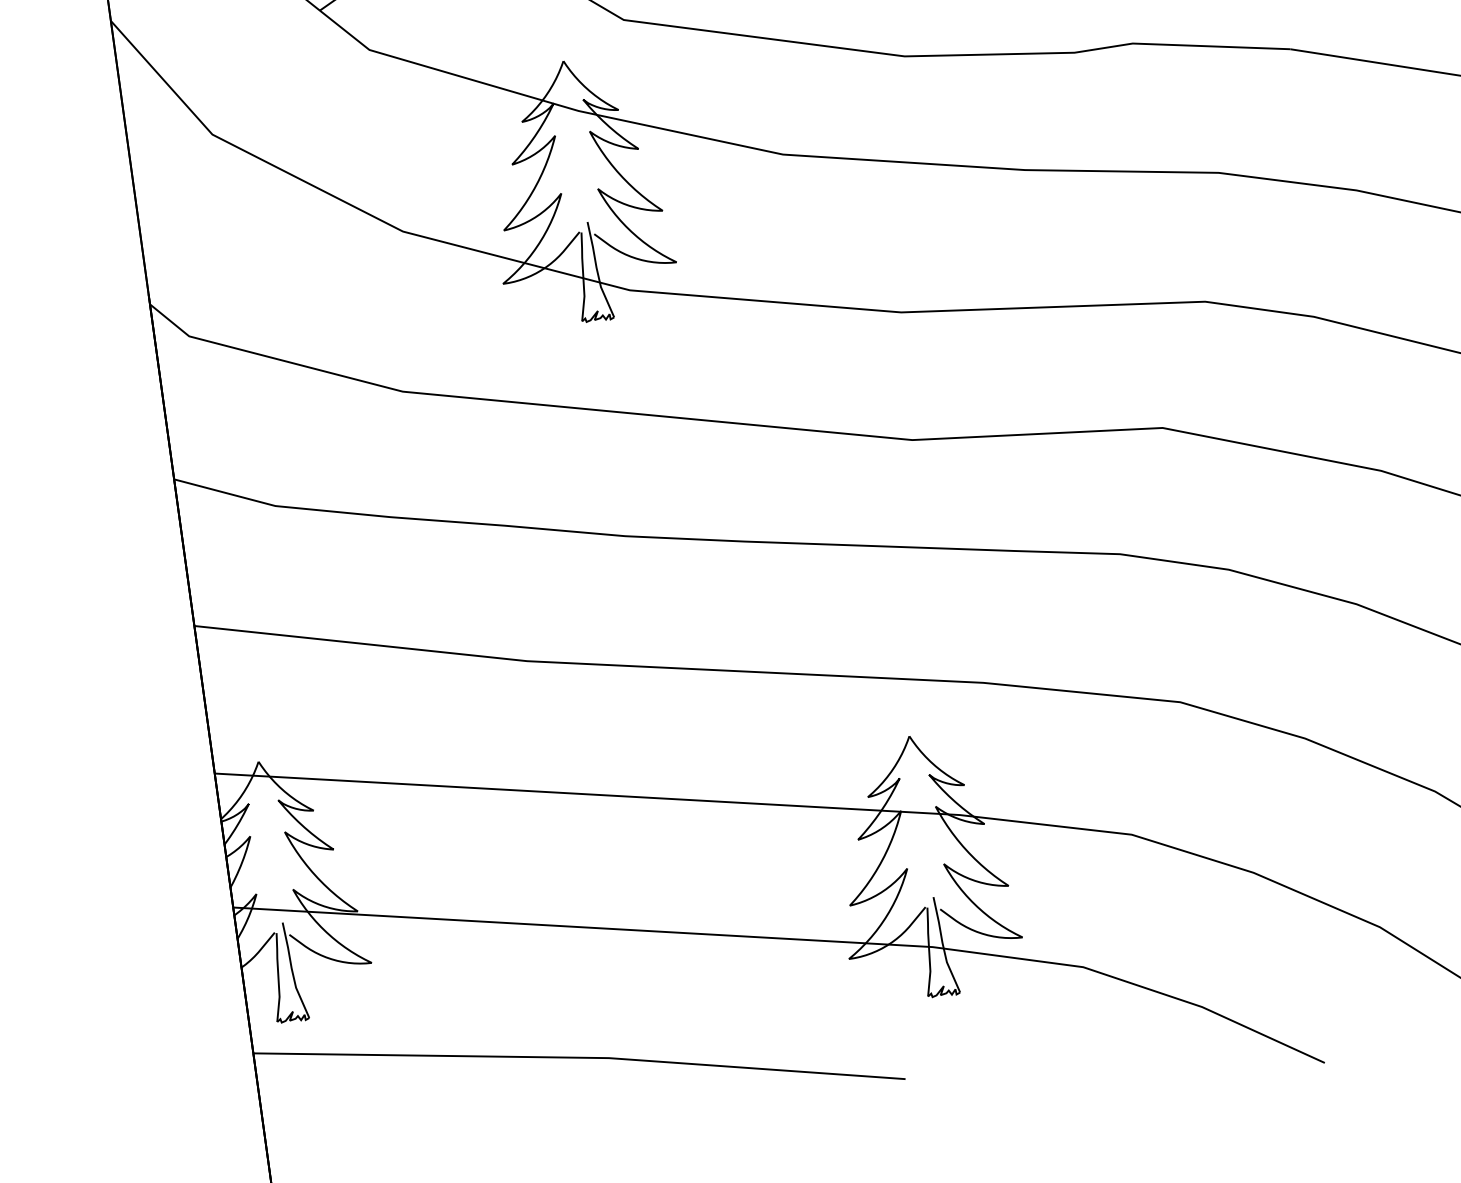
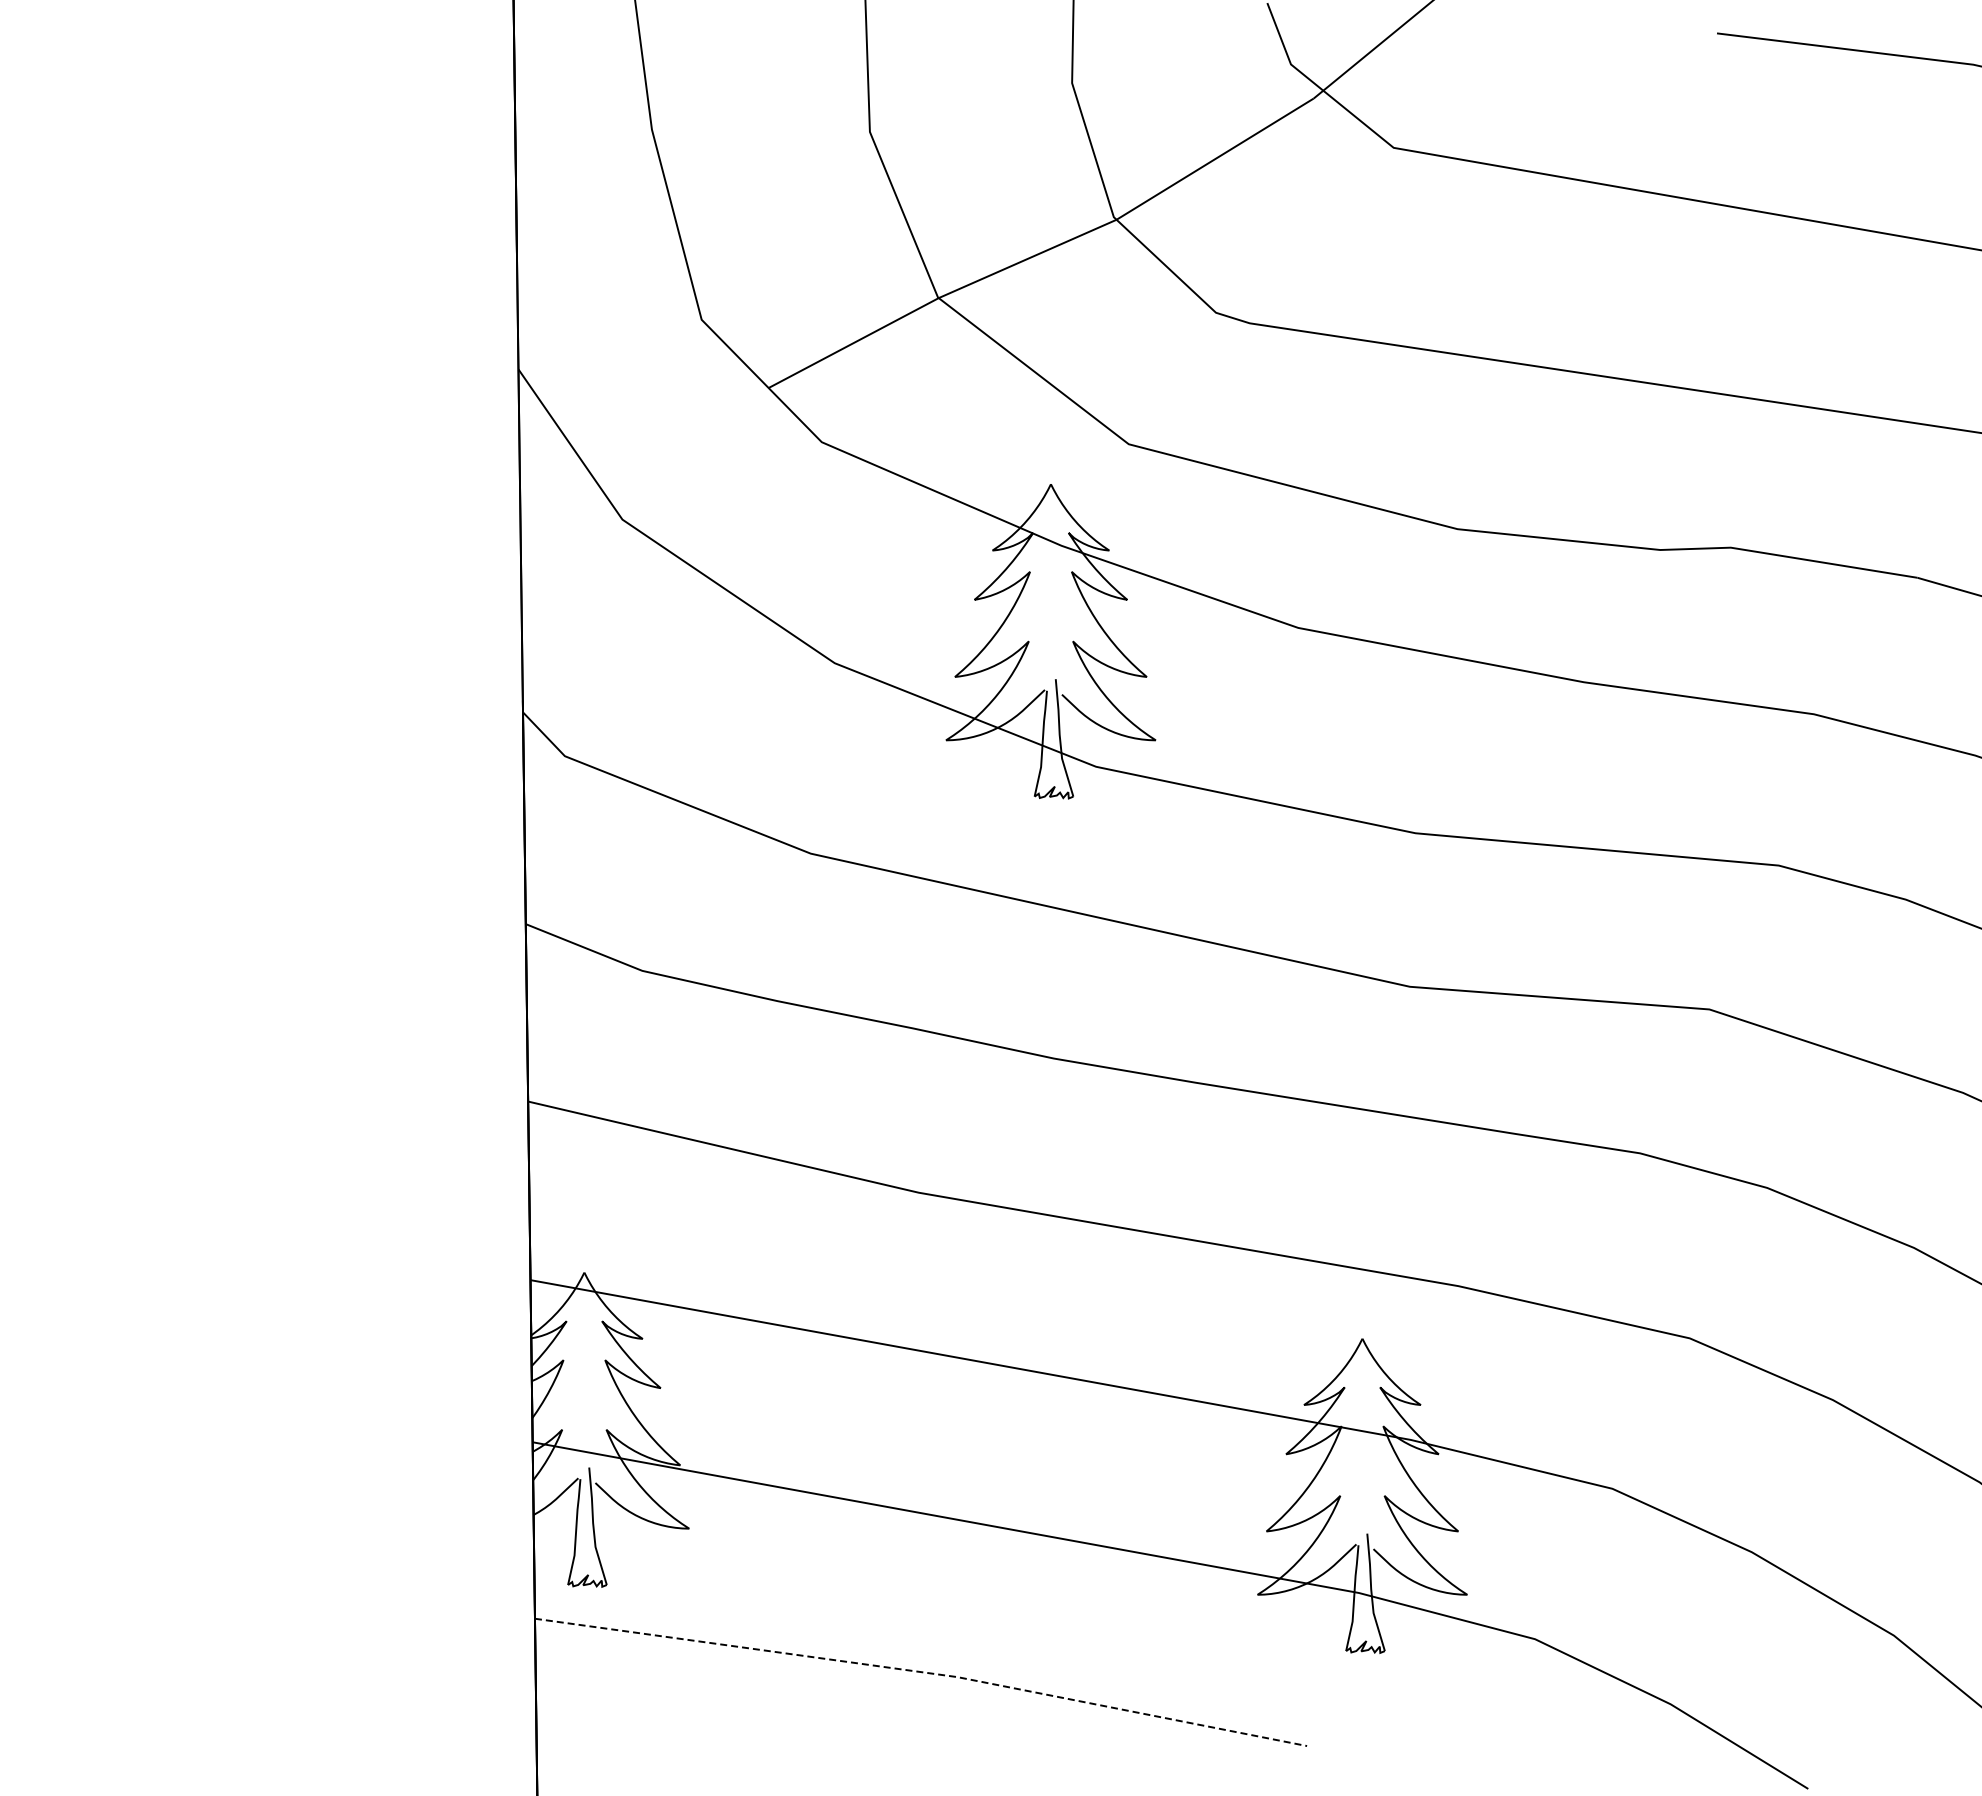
line: (580, 1057) -> (923, 1672), solid -> dashed

